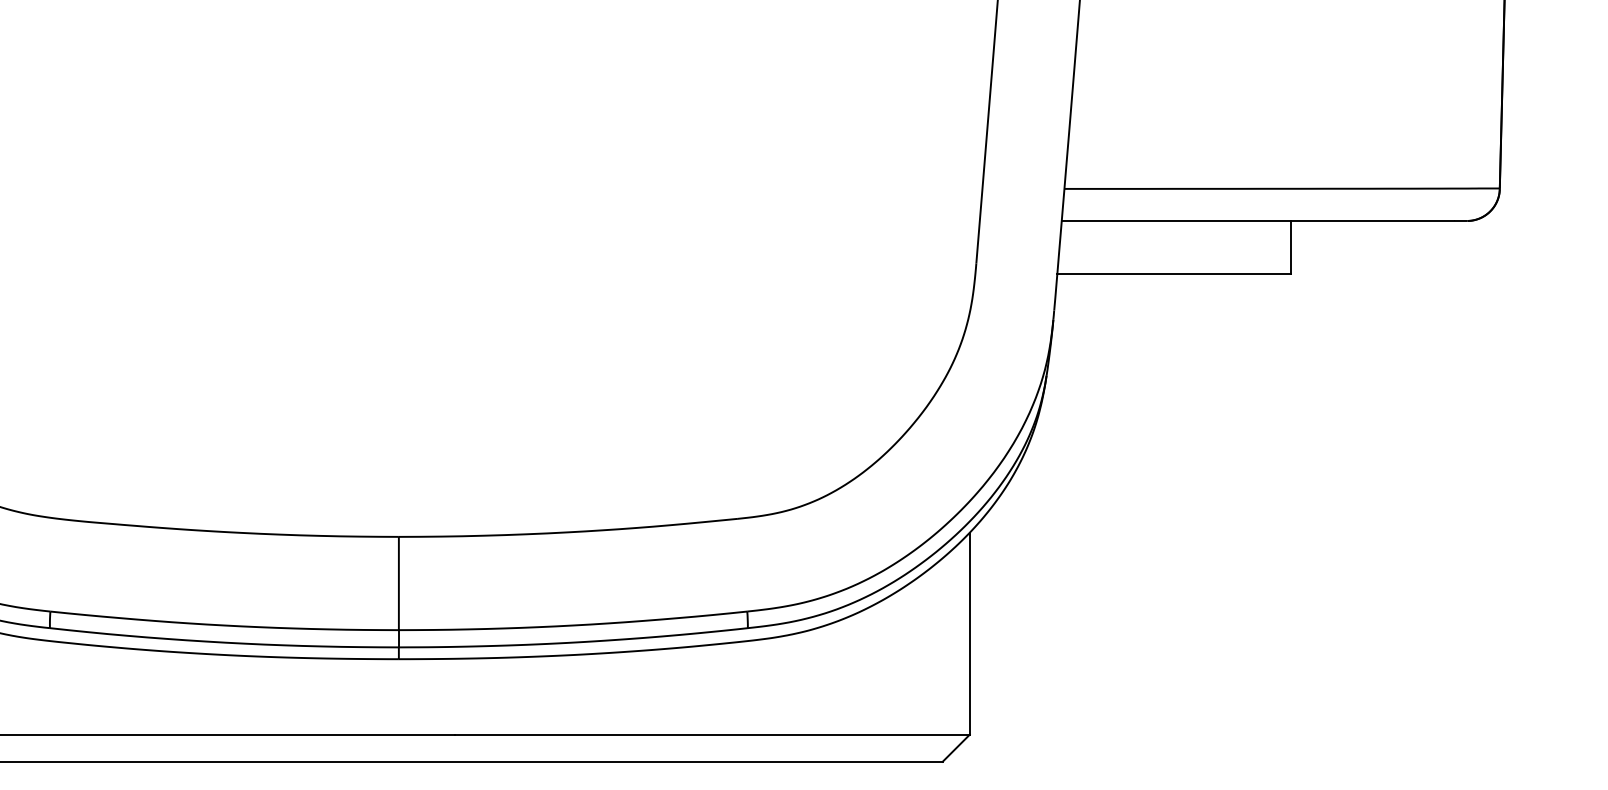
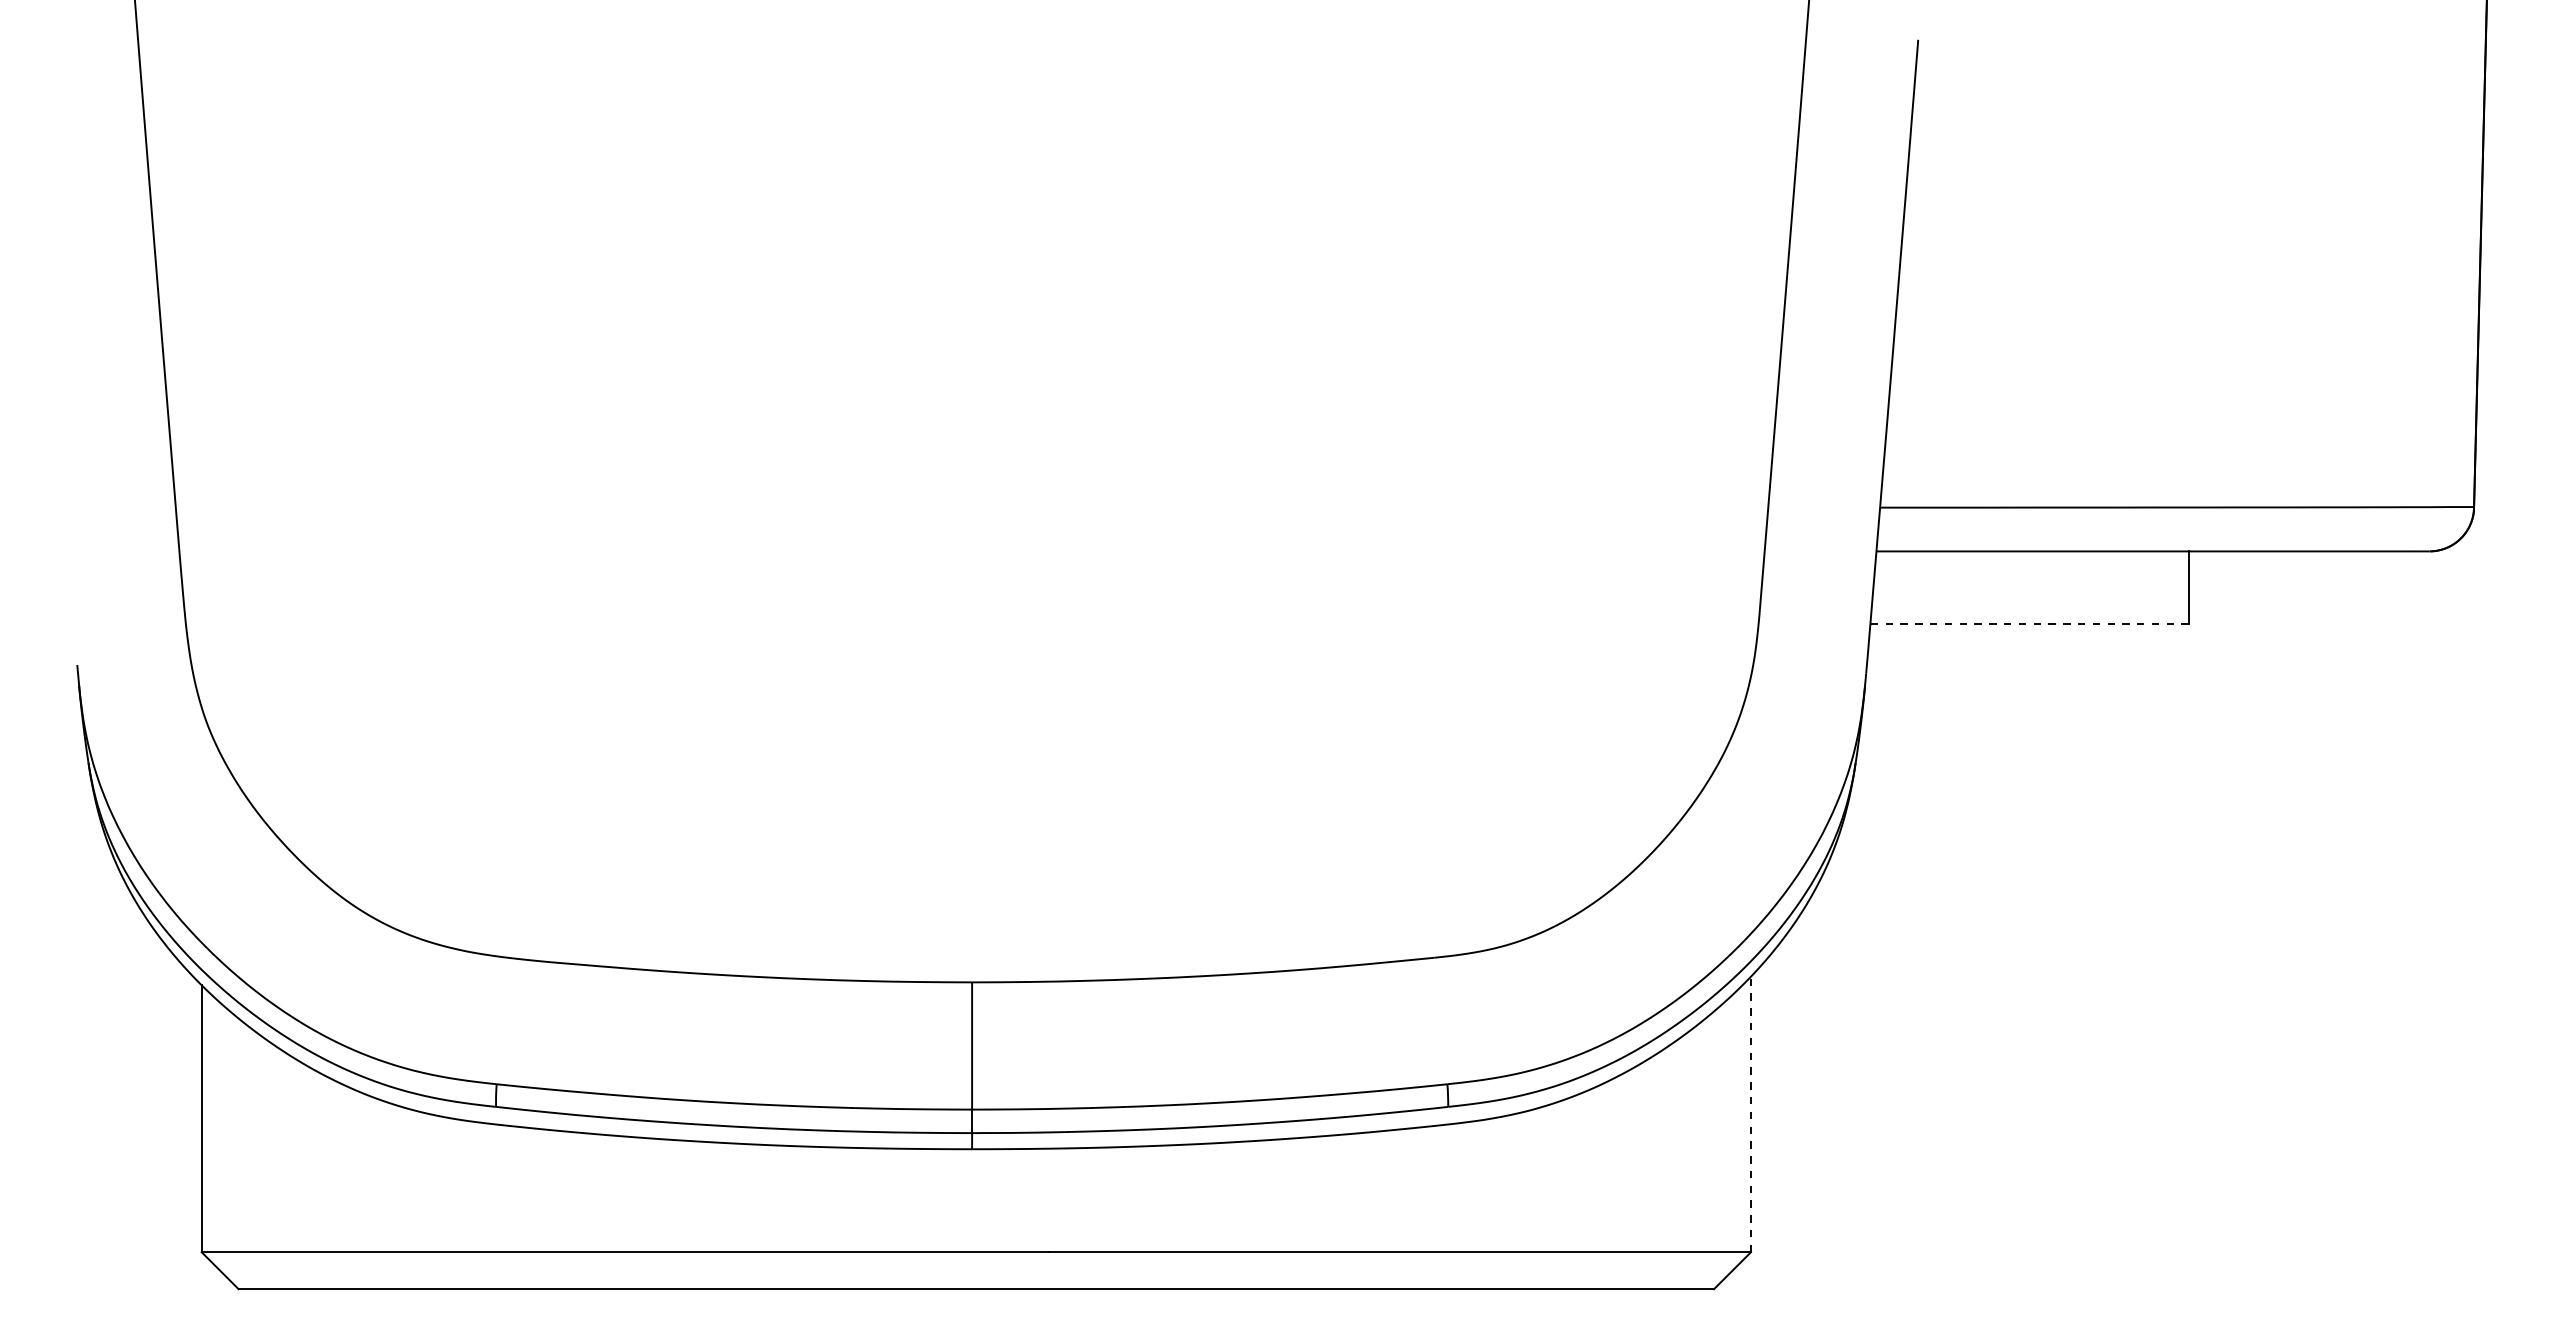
line: (1173, 273) -> (2029, 623), solid -> dashed
line: (969, 633) -> (1750, 1114), solid -> dashed

